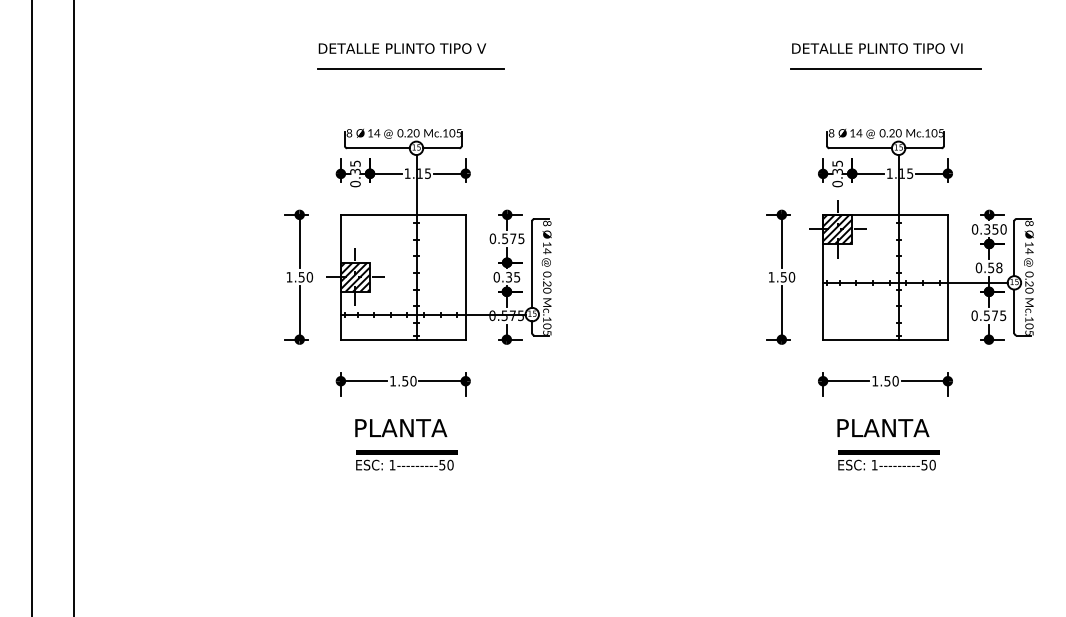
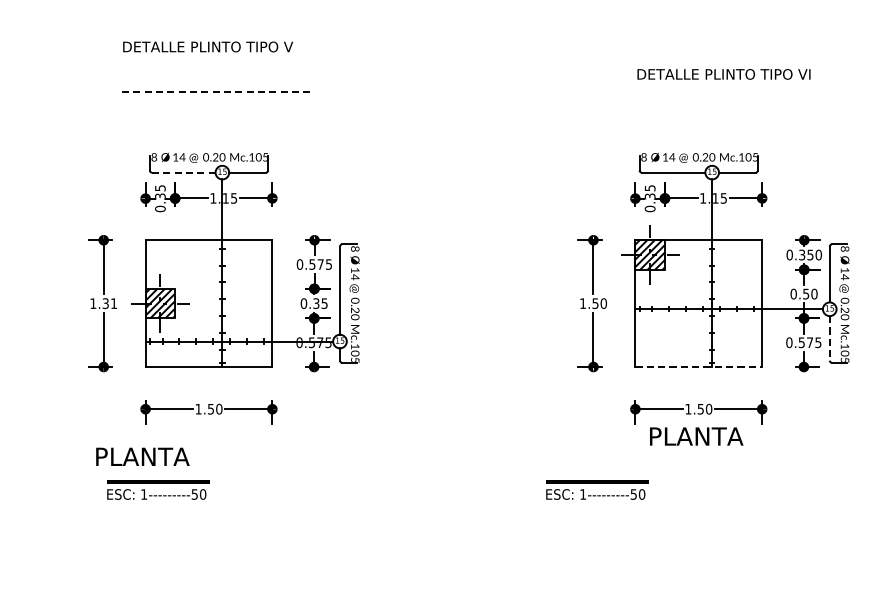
text: (402, 48) -> (208, 46), moved
text: (877, 48) -> (724, 74), moved
line: (410, 69) -> (216, 92), solid -> dashed
line: (885, 69) -> (698, 92), removed
line: (378, 148) -> (183, 172), solid -> dashed
text: (999, 267) -> (814, 293), 0.58 -> 0.50
text: (306, 277) -> (110, 303), 1.50 -> 1.31
line: (1014, 311) -> (829, 338), solid -> dashed
line: (885, 339) -> (698, 366), solid -> dashed
text: (401, 427) -> (143, 456), moved
text: (883, 427) -> (696, 435), moved
text: (406, 460) -> (158, 489), moved
text: (888, 460) -> (597, 489), moved

